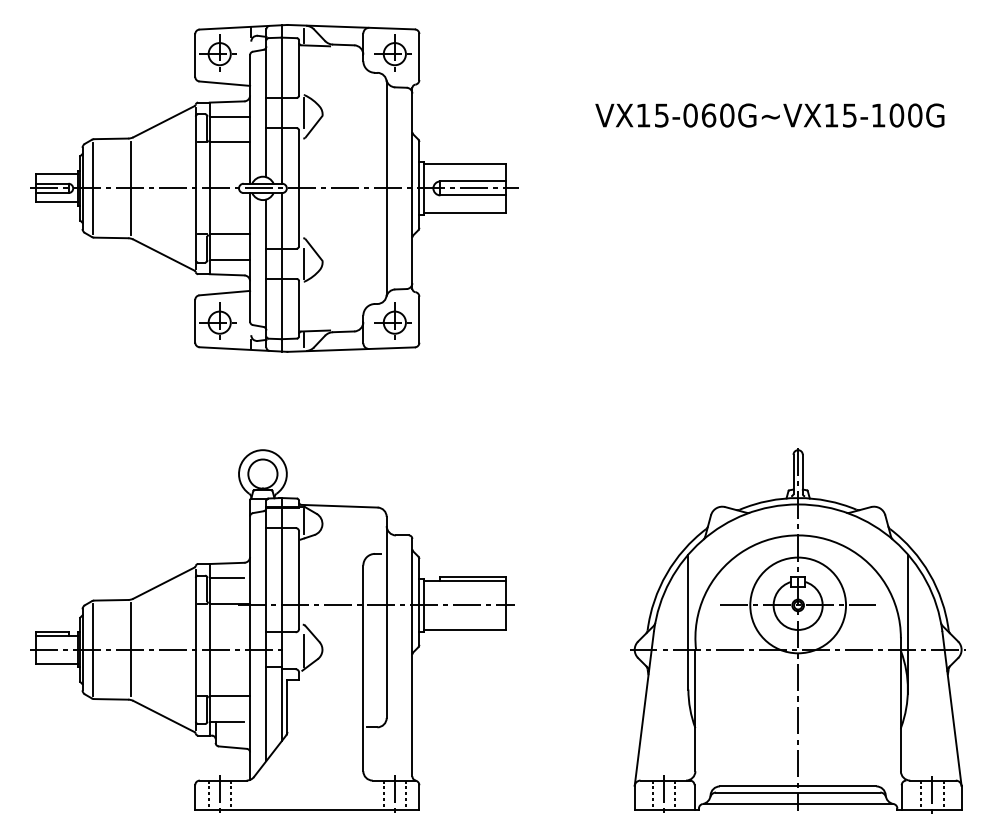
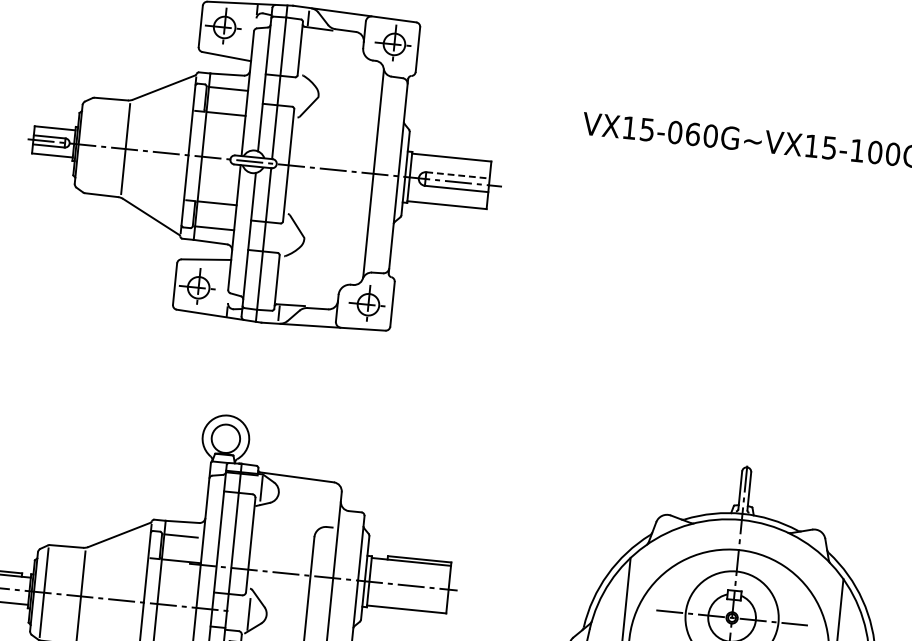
line: (304, 112) -> (301, 92), removed
line: (473, 181) -> (458, 175), solid -> dashed
line: (92, 188) -> (88, 145), removed
line: (304, 263) -> (286, 238), removed

